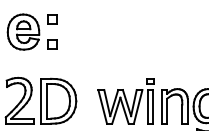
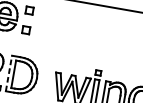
line: (40, 100) -> (8, 72), solid -> dashed

